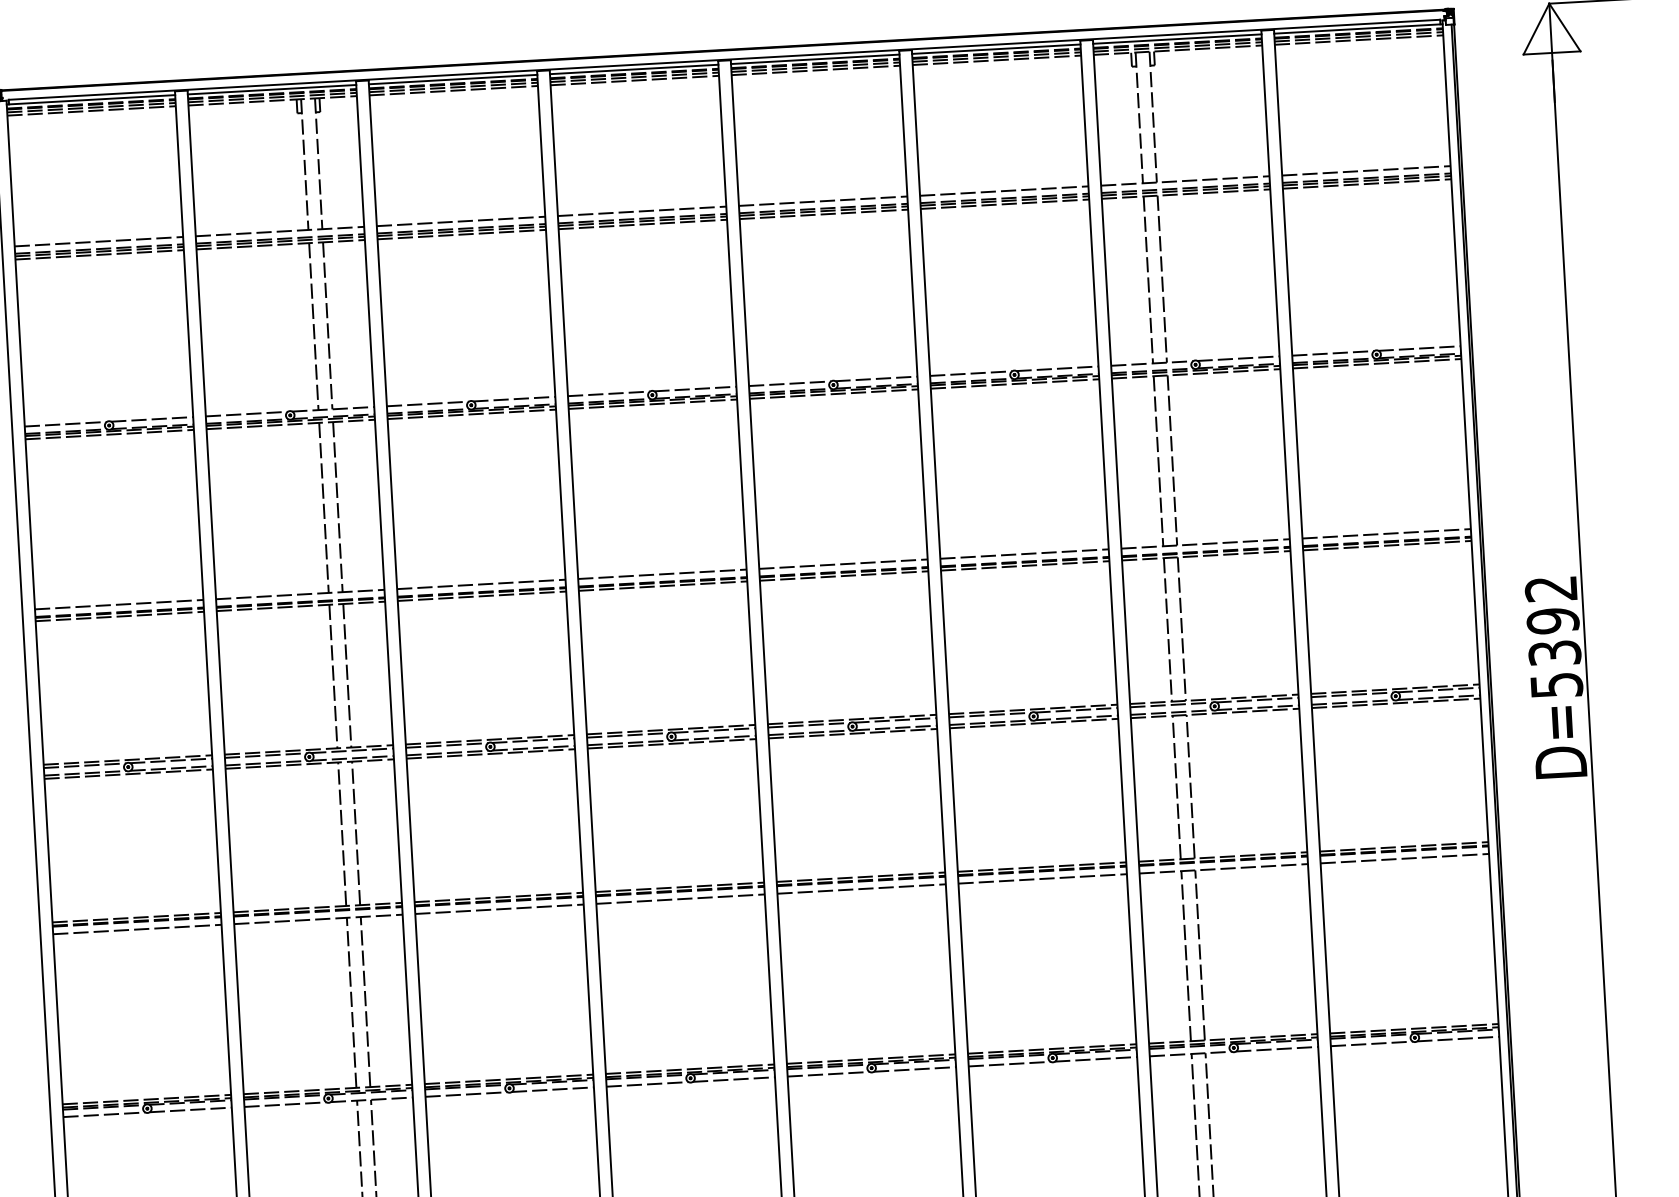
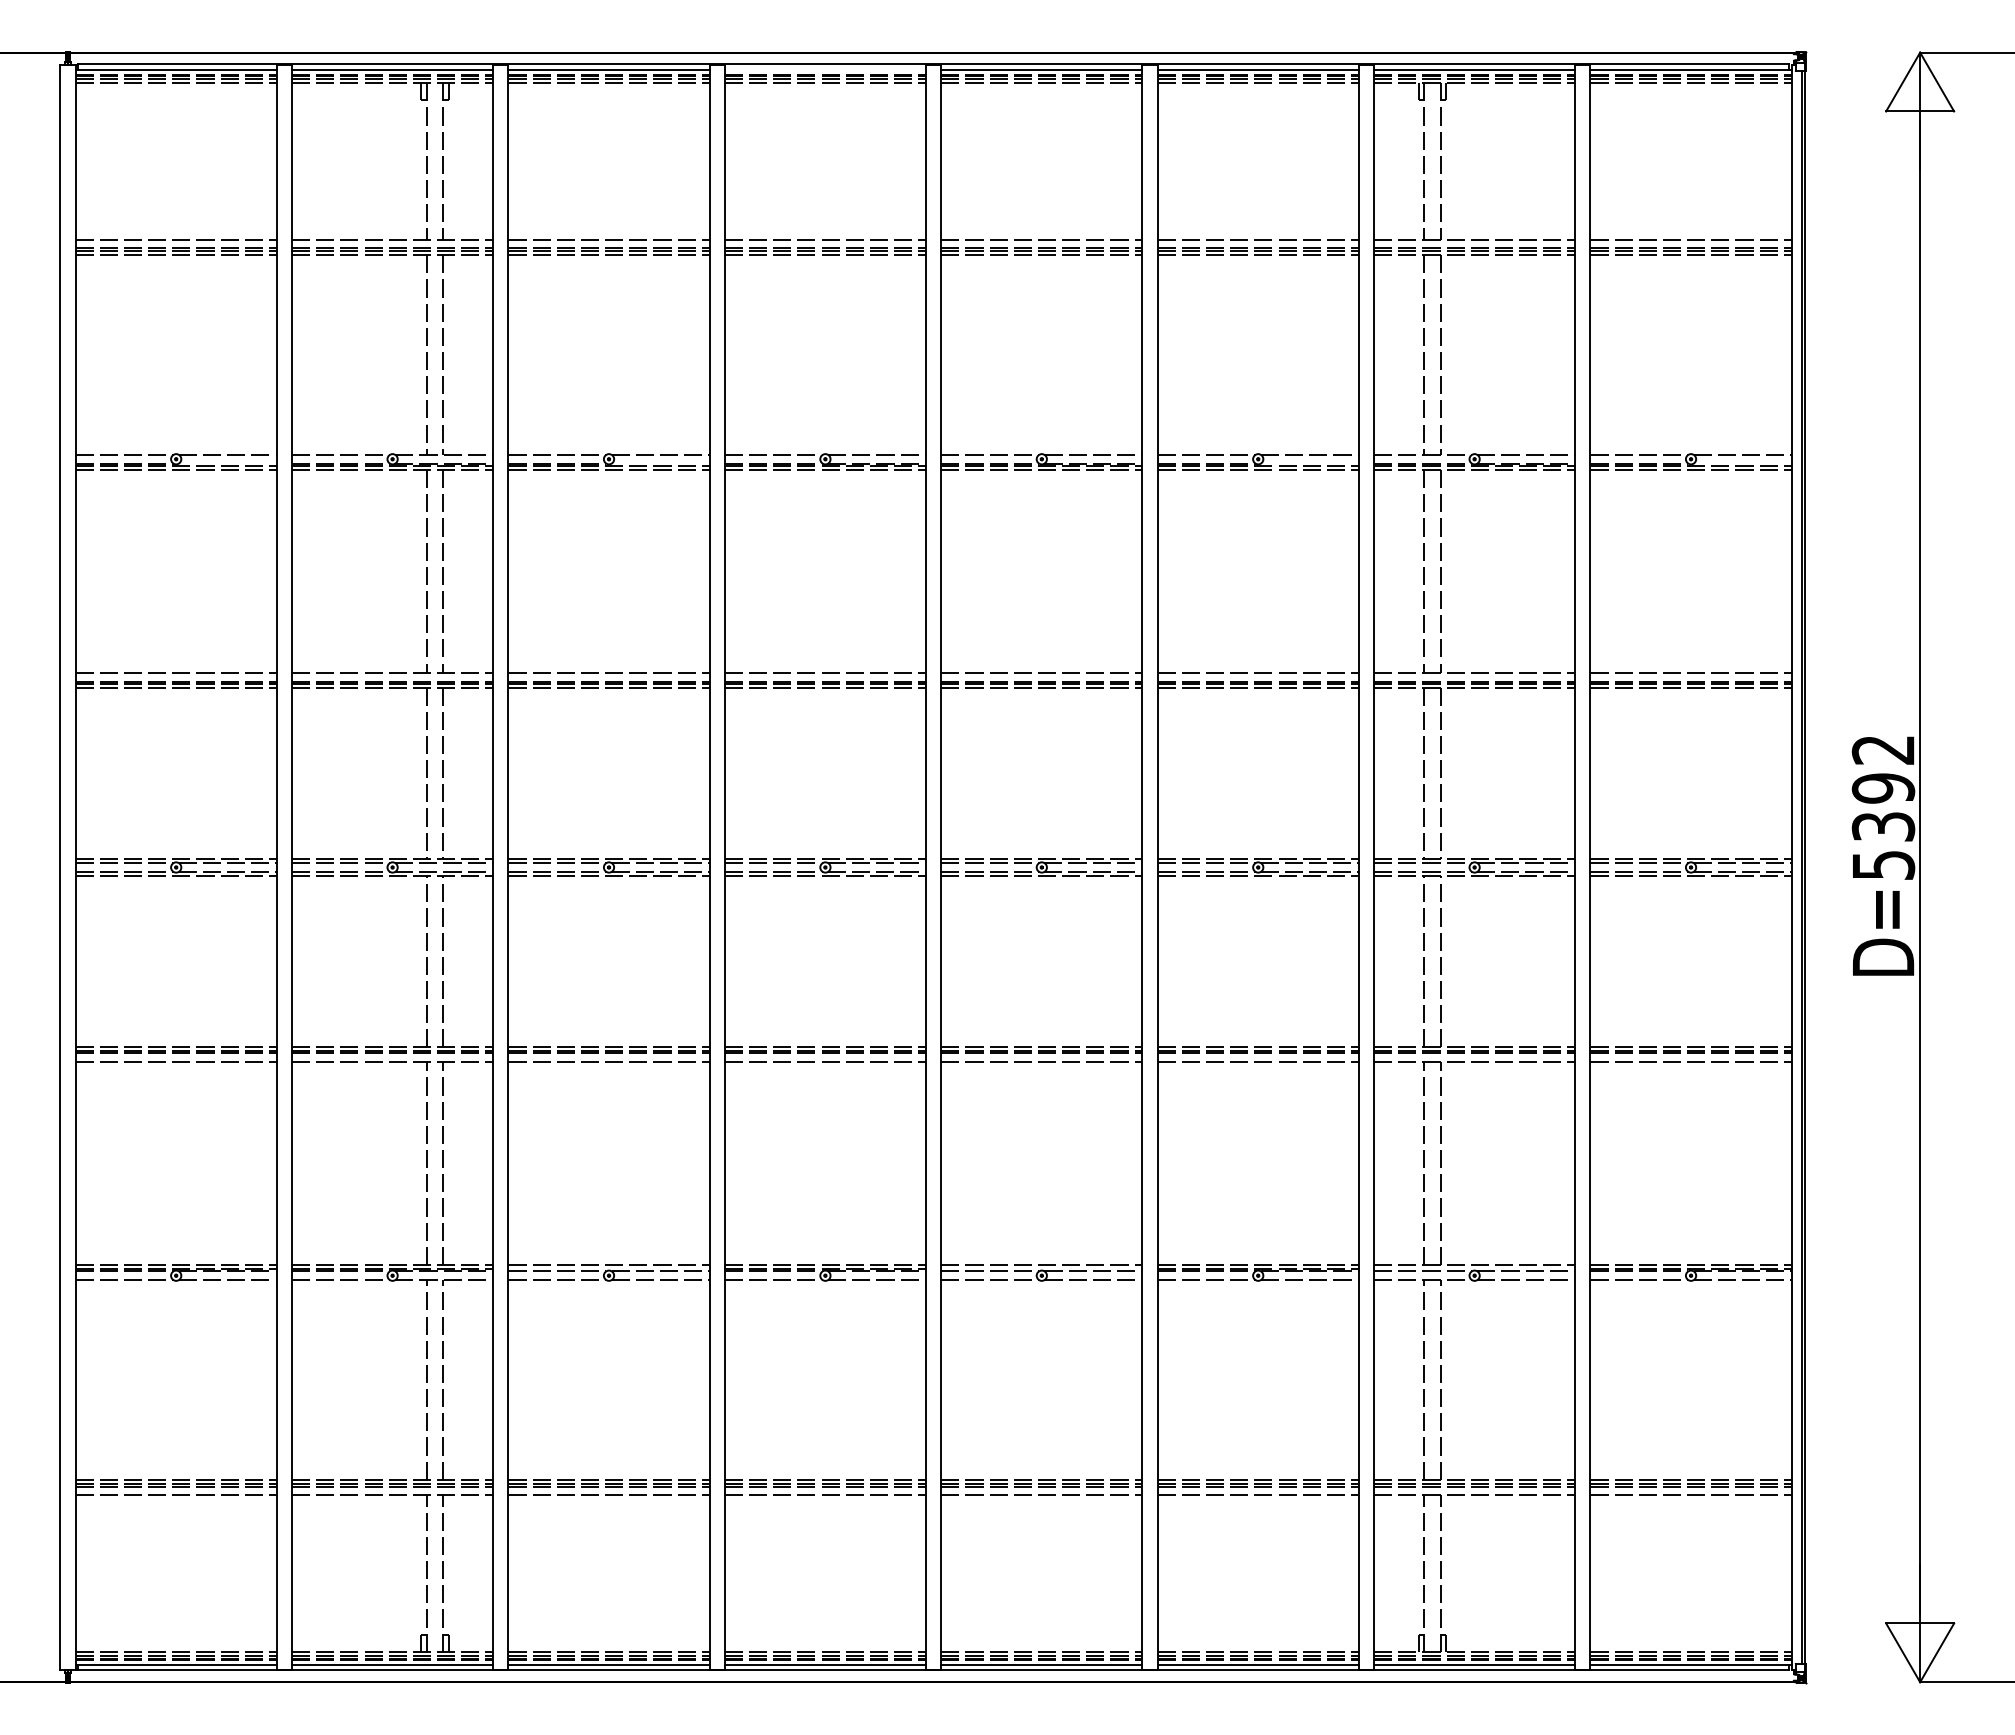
line: (634, 69) -> (825, 70), removed
line: (1419, 355) -> (1742, 463), removed
line: (1057, 376) -> (1309, 463), removed
line: (514, 406) -> (660, 463), removed
line: (152, 426) -> (227, 463), removed
line: (1233, 1041) -> (1474, 1268), removed
line: (871, 1062) -> (1041, 1268), removed
line: (508, 1082) -> (608, 1268), removed

